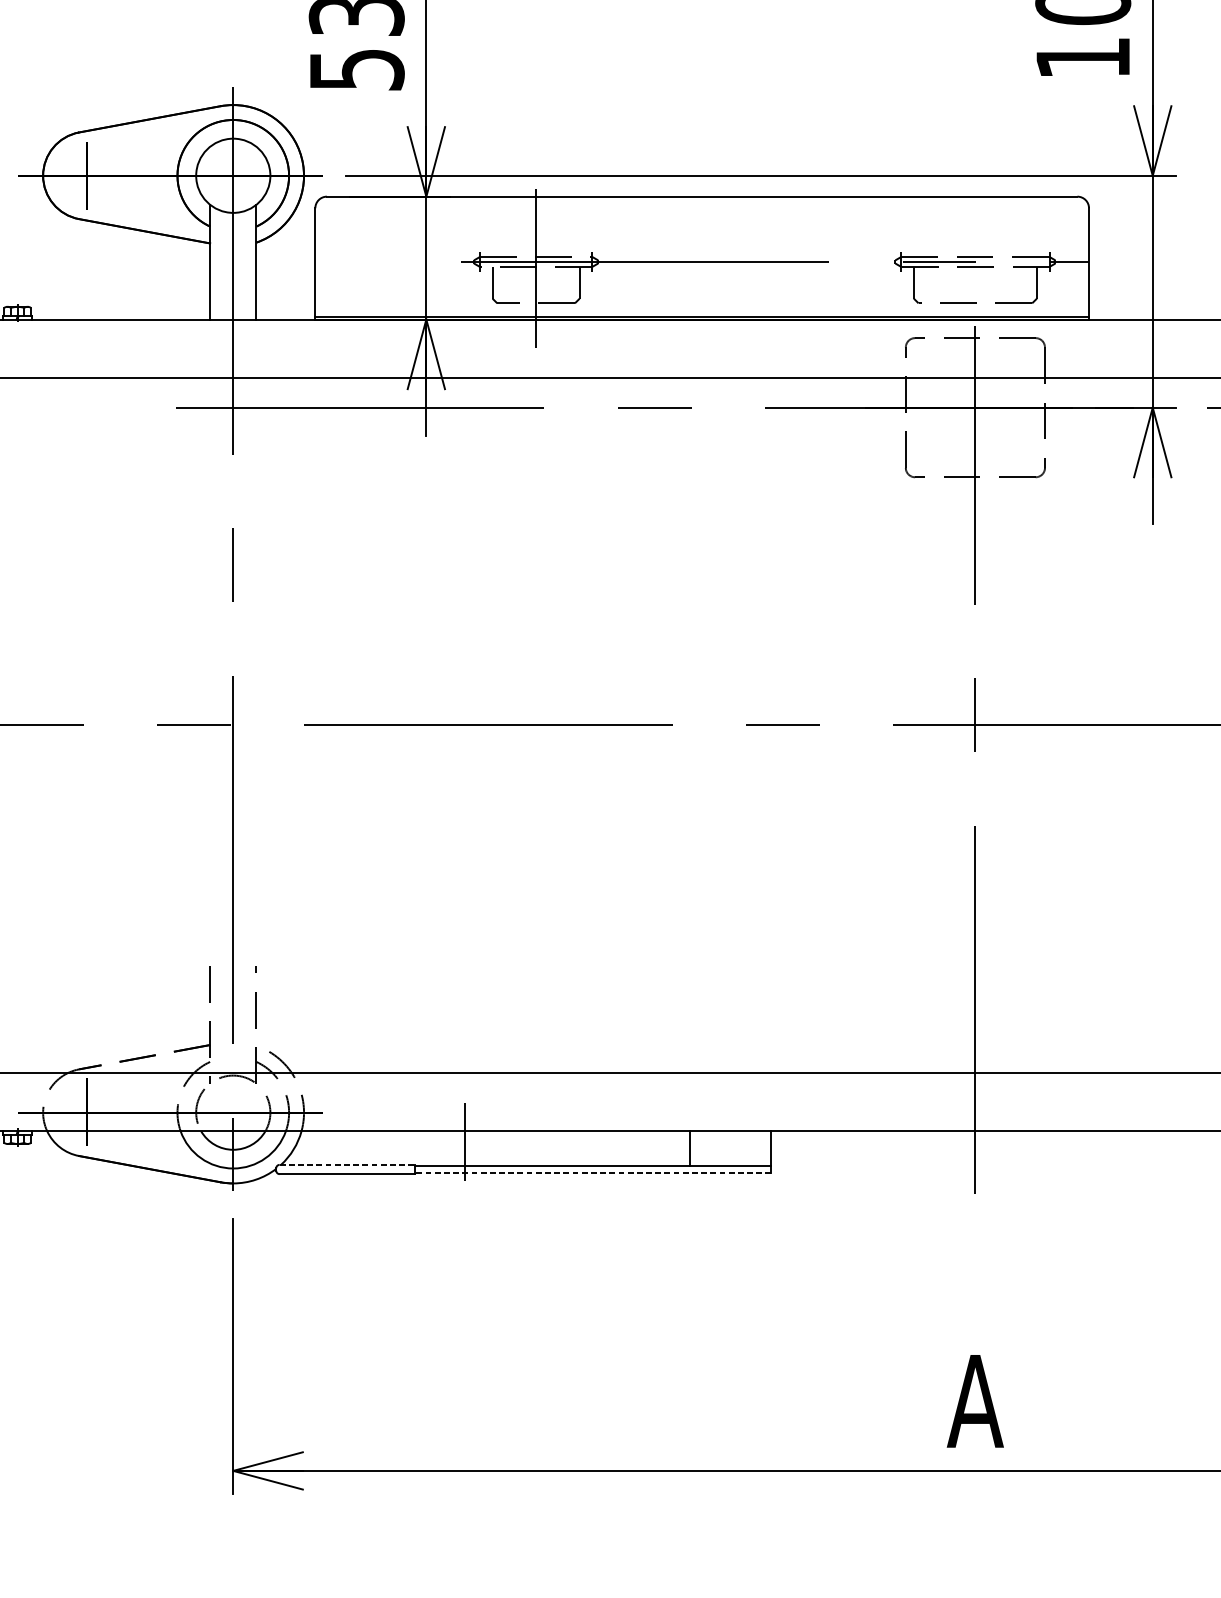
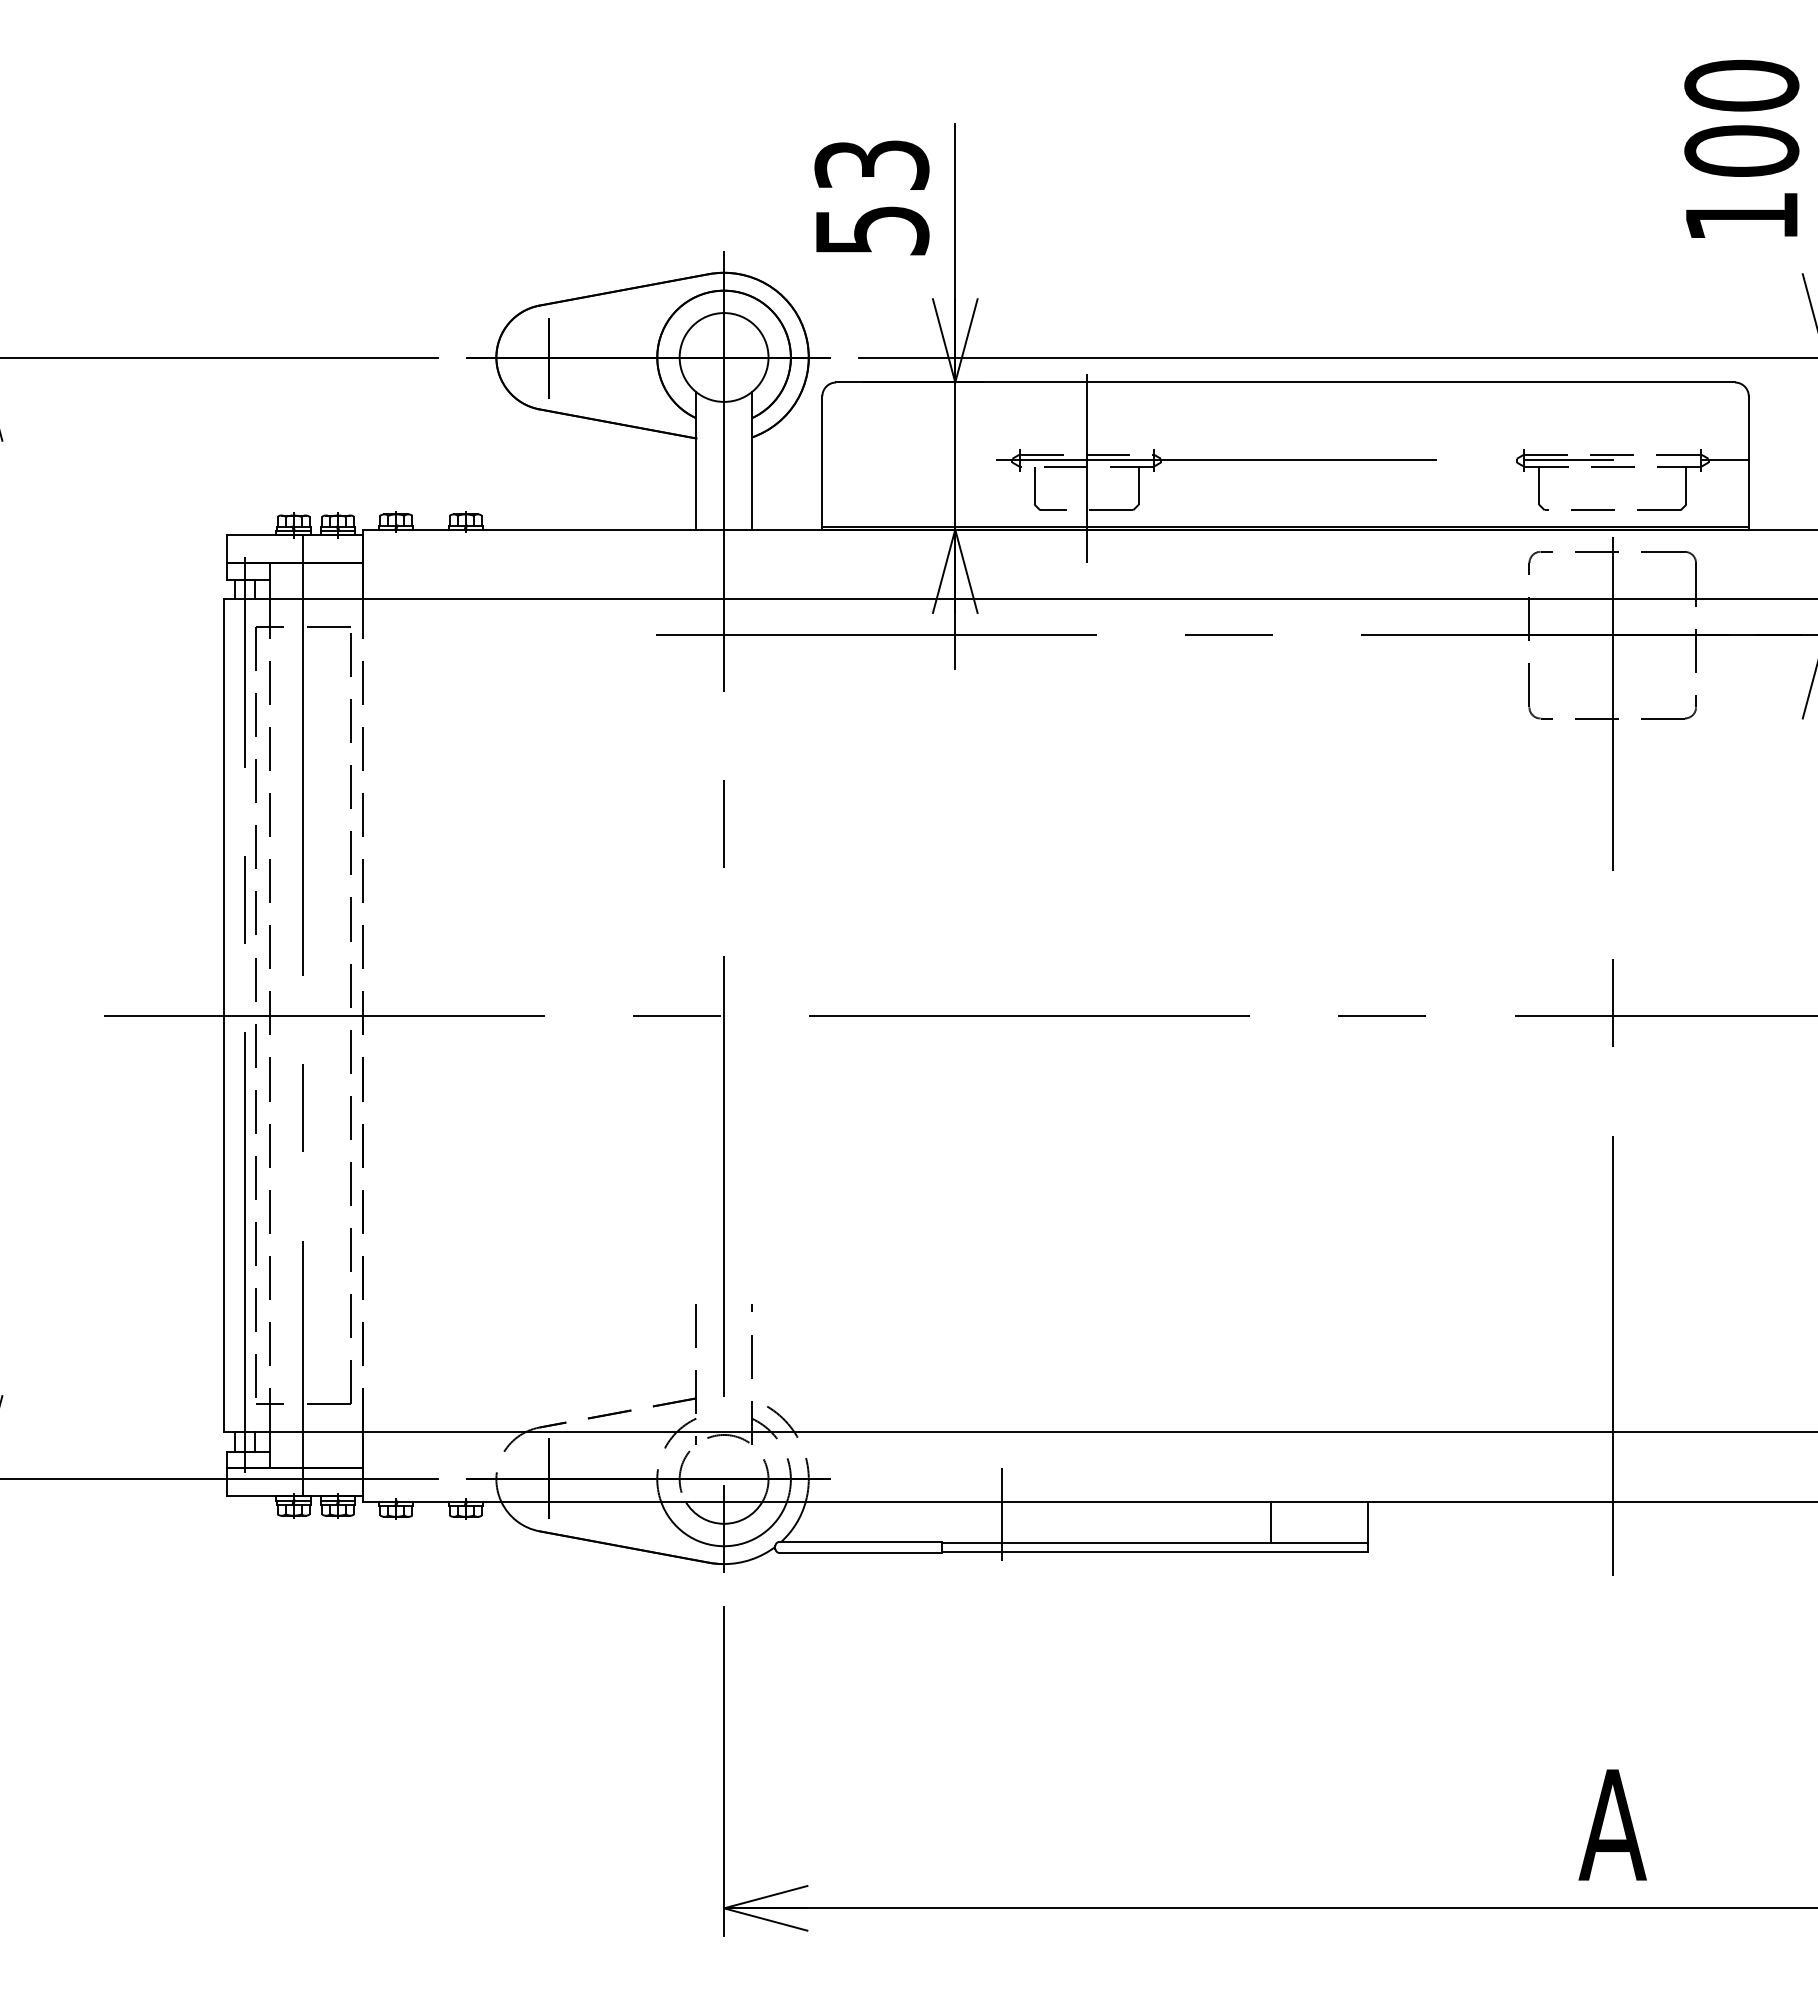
line: (348, 1164) -> (861, 1541), dashed -> solid
line: (592, 1172) -> (1154, 1551), dashed -> solid

